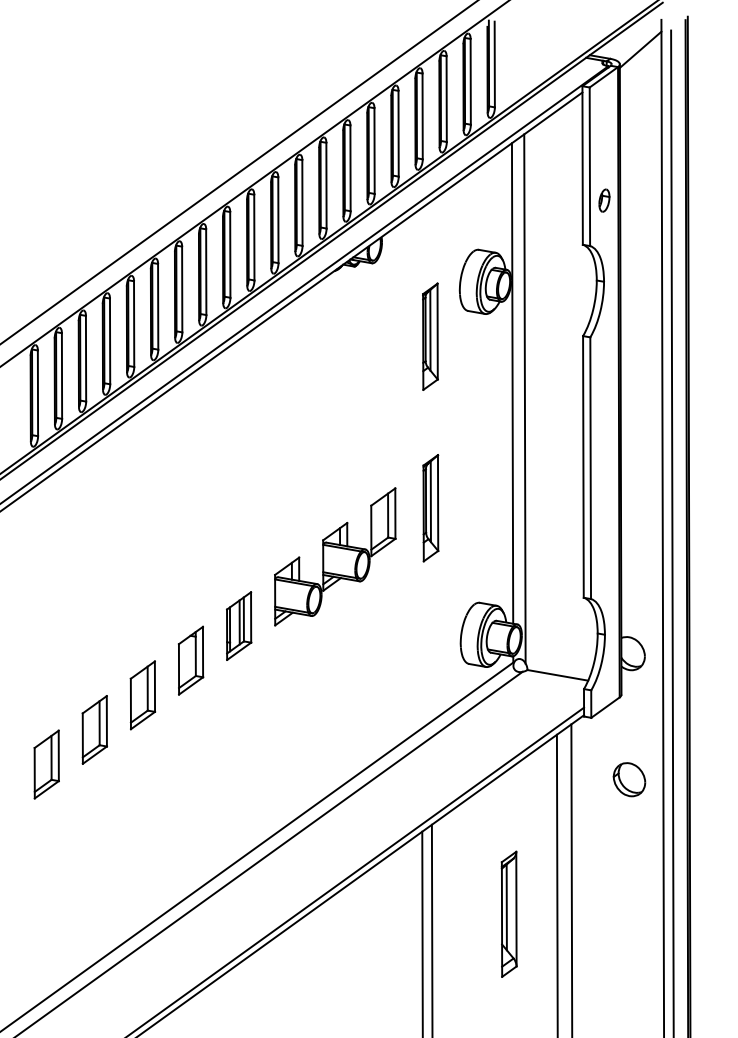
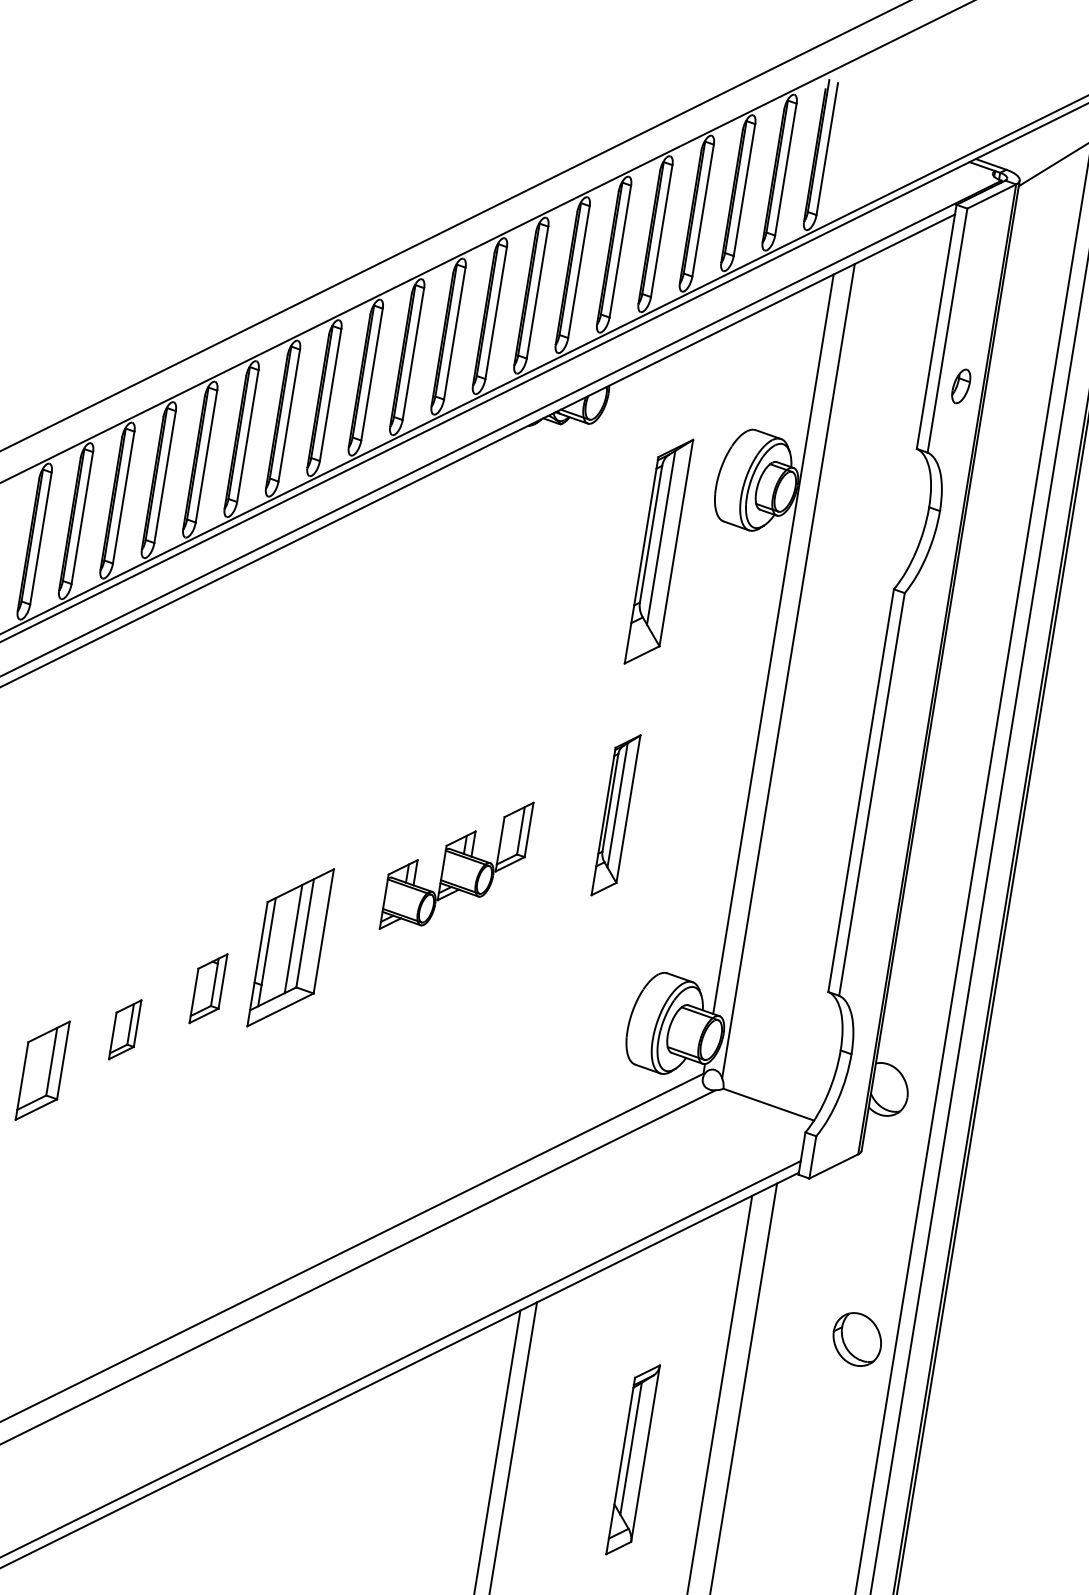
part: (430, 336) -> (659, 551), size x1.4
part: (335, 556) -> (457, 865), size x0.7
part: (239, 625) -> (291, 946), size x1.6
part: (191, 660) -> (209, 988), size x0.7
part: (142, 695) -> (124, 1029), size x0.6
part: (629, 779) -> (857, 1339), moved

